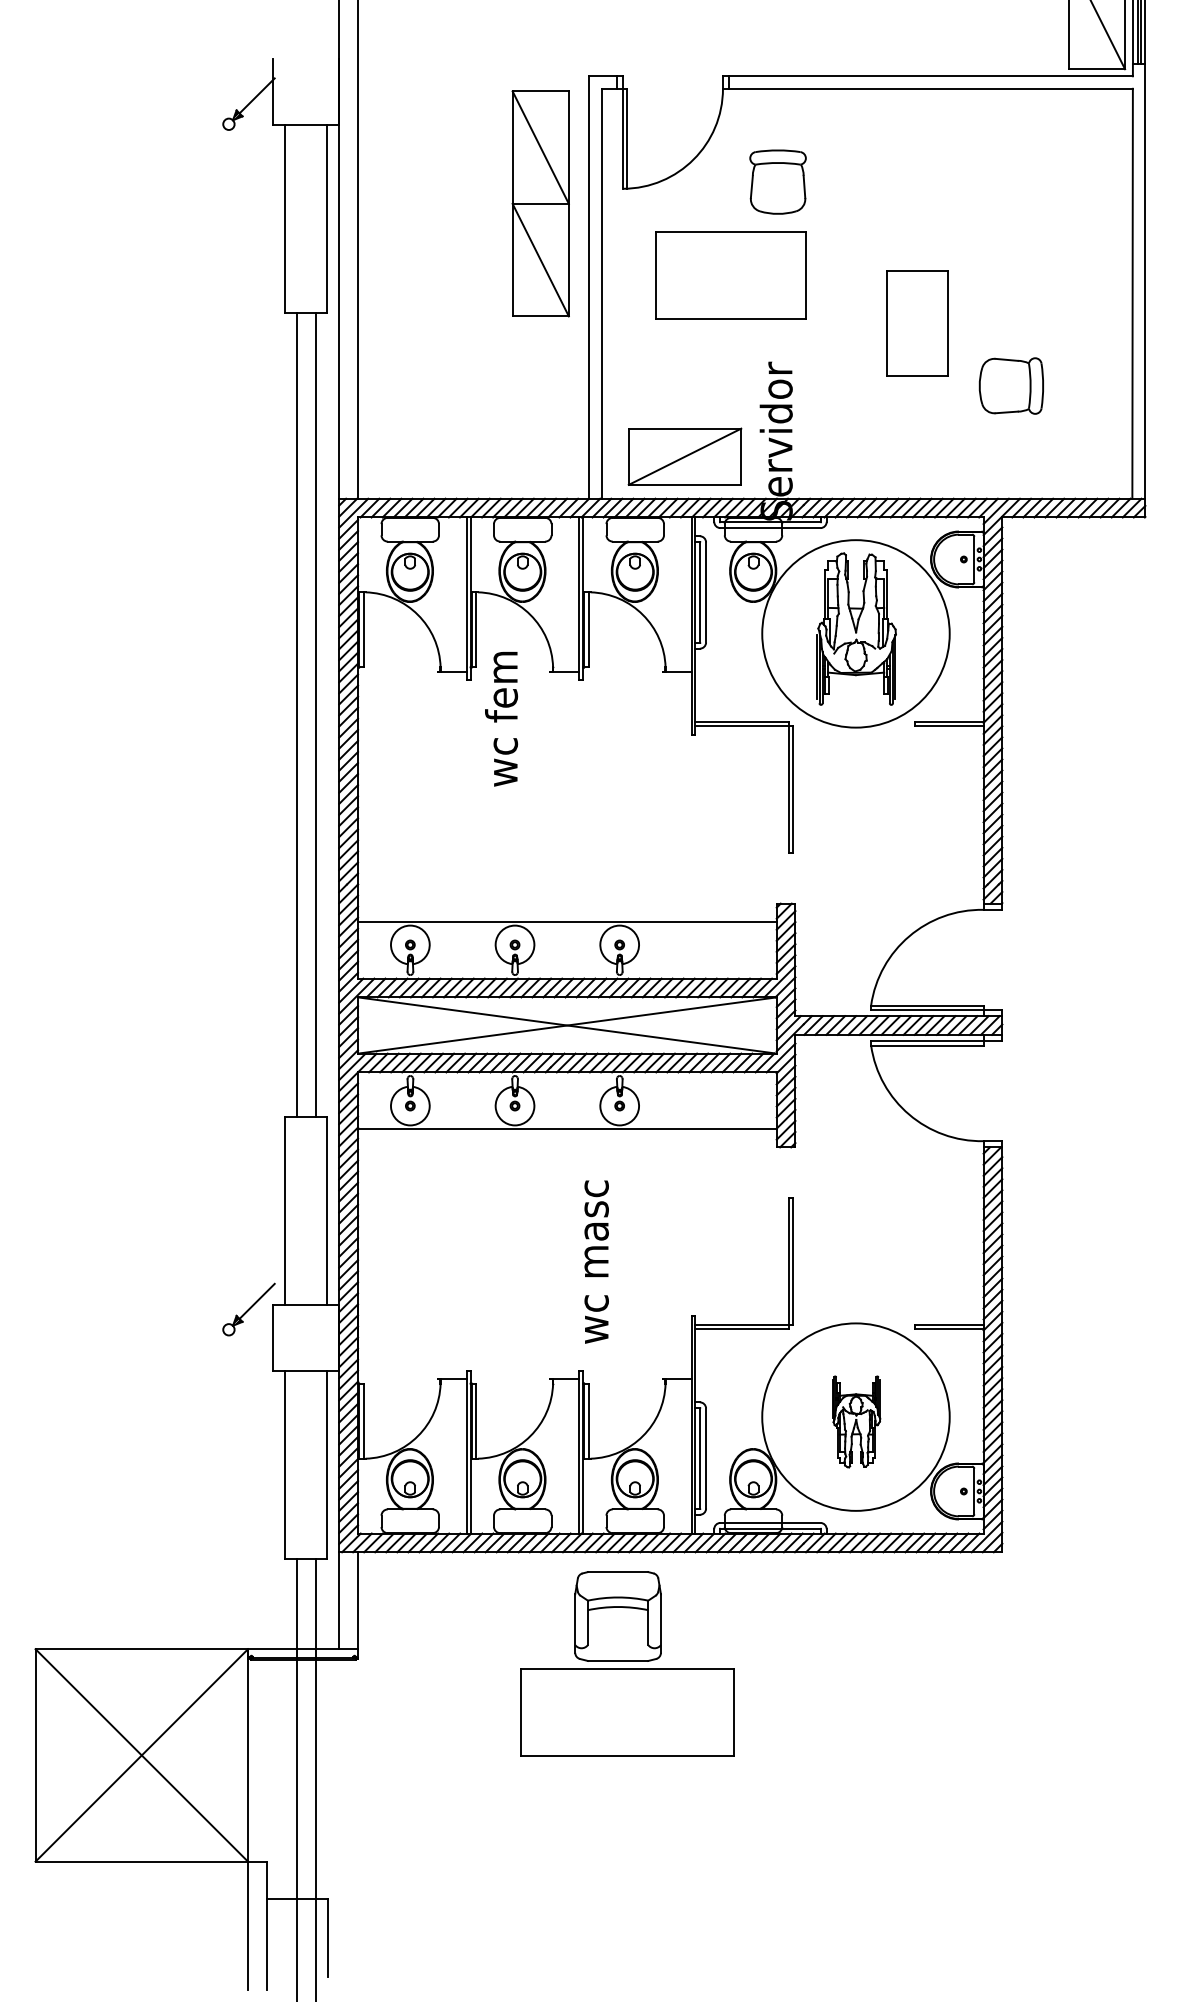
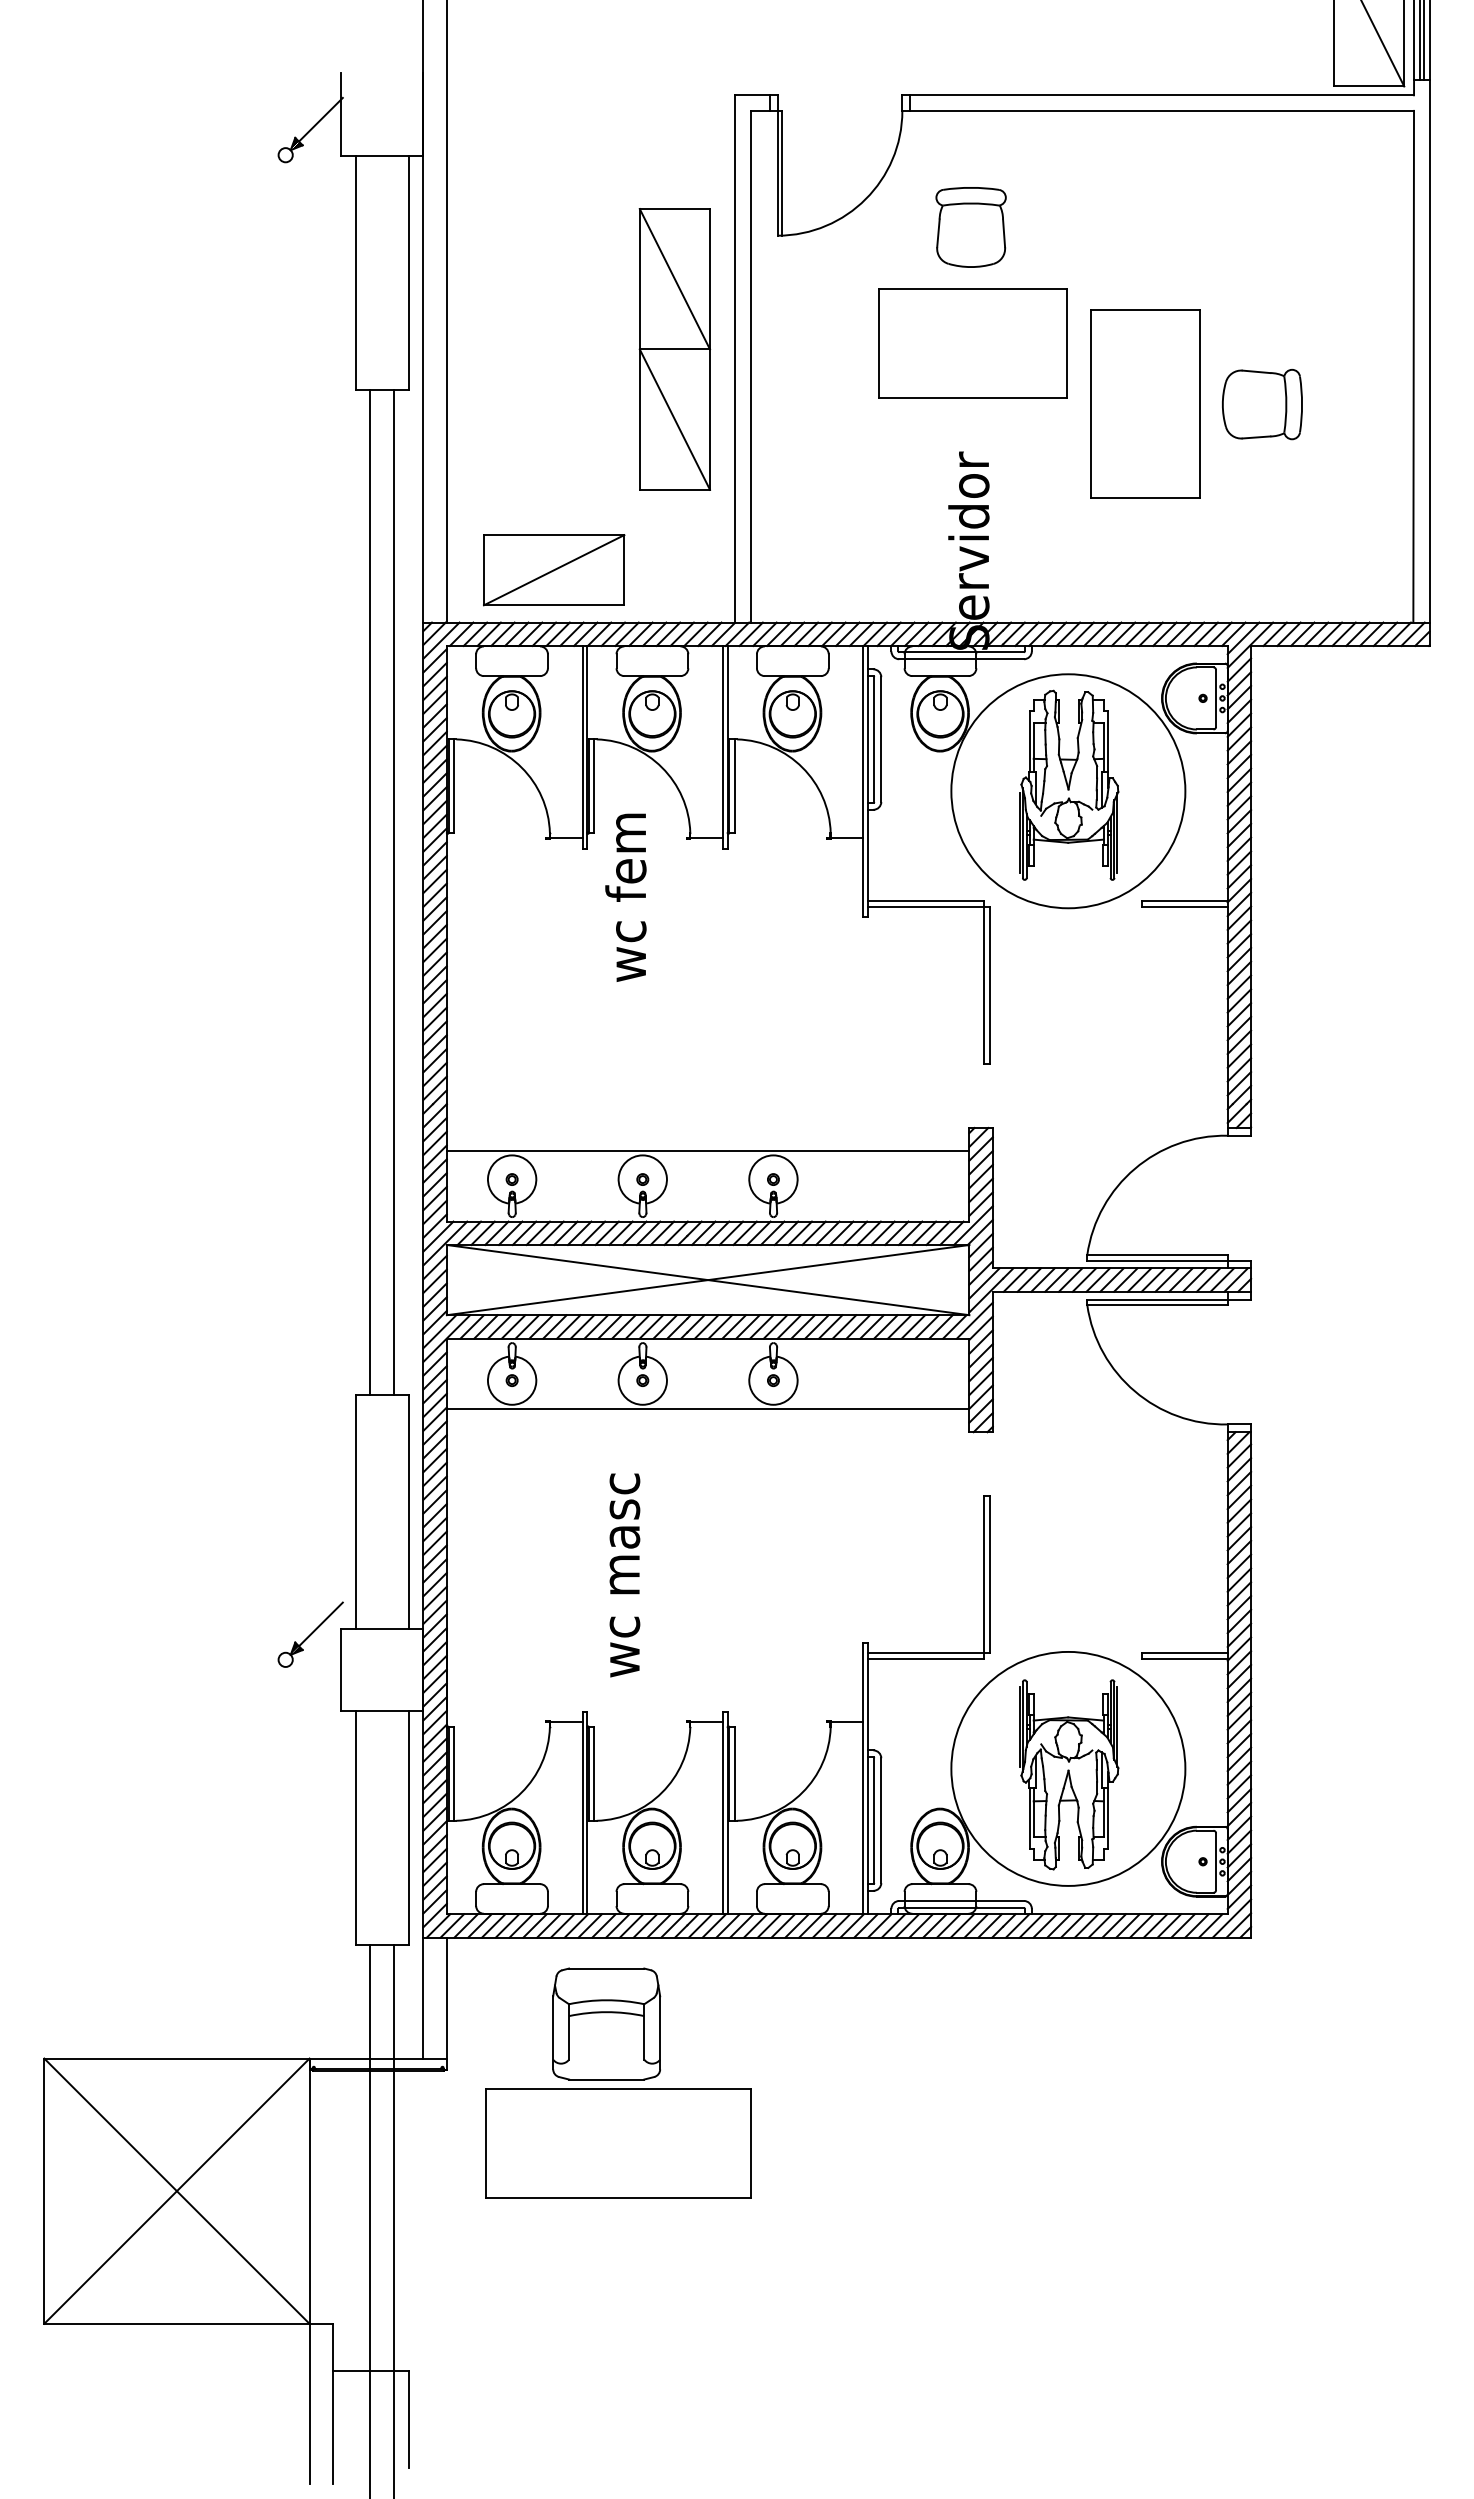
part: (540, 203) -> (674, 348), moved
part: (730, 275) -> (972, 343), moved
part: (917, 323) -> (1145, 403), size x1.43
part: (1010, 385) -> (1261, 403), moved
part: (684, 456) -> (553, 569), moved
text: (596, 1261) -> (624, 1574), moved
part: (856, 1421) -> (1069, 1774), size x1.67
part: (627, 1663) -> (618, 2082), moved

